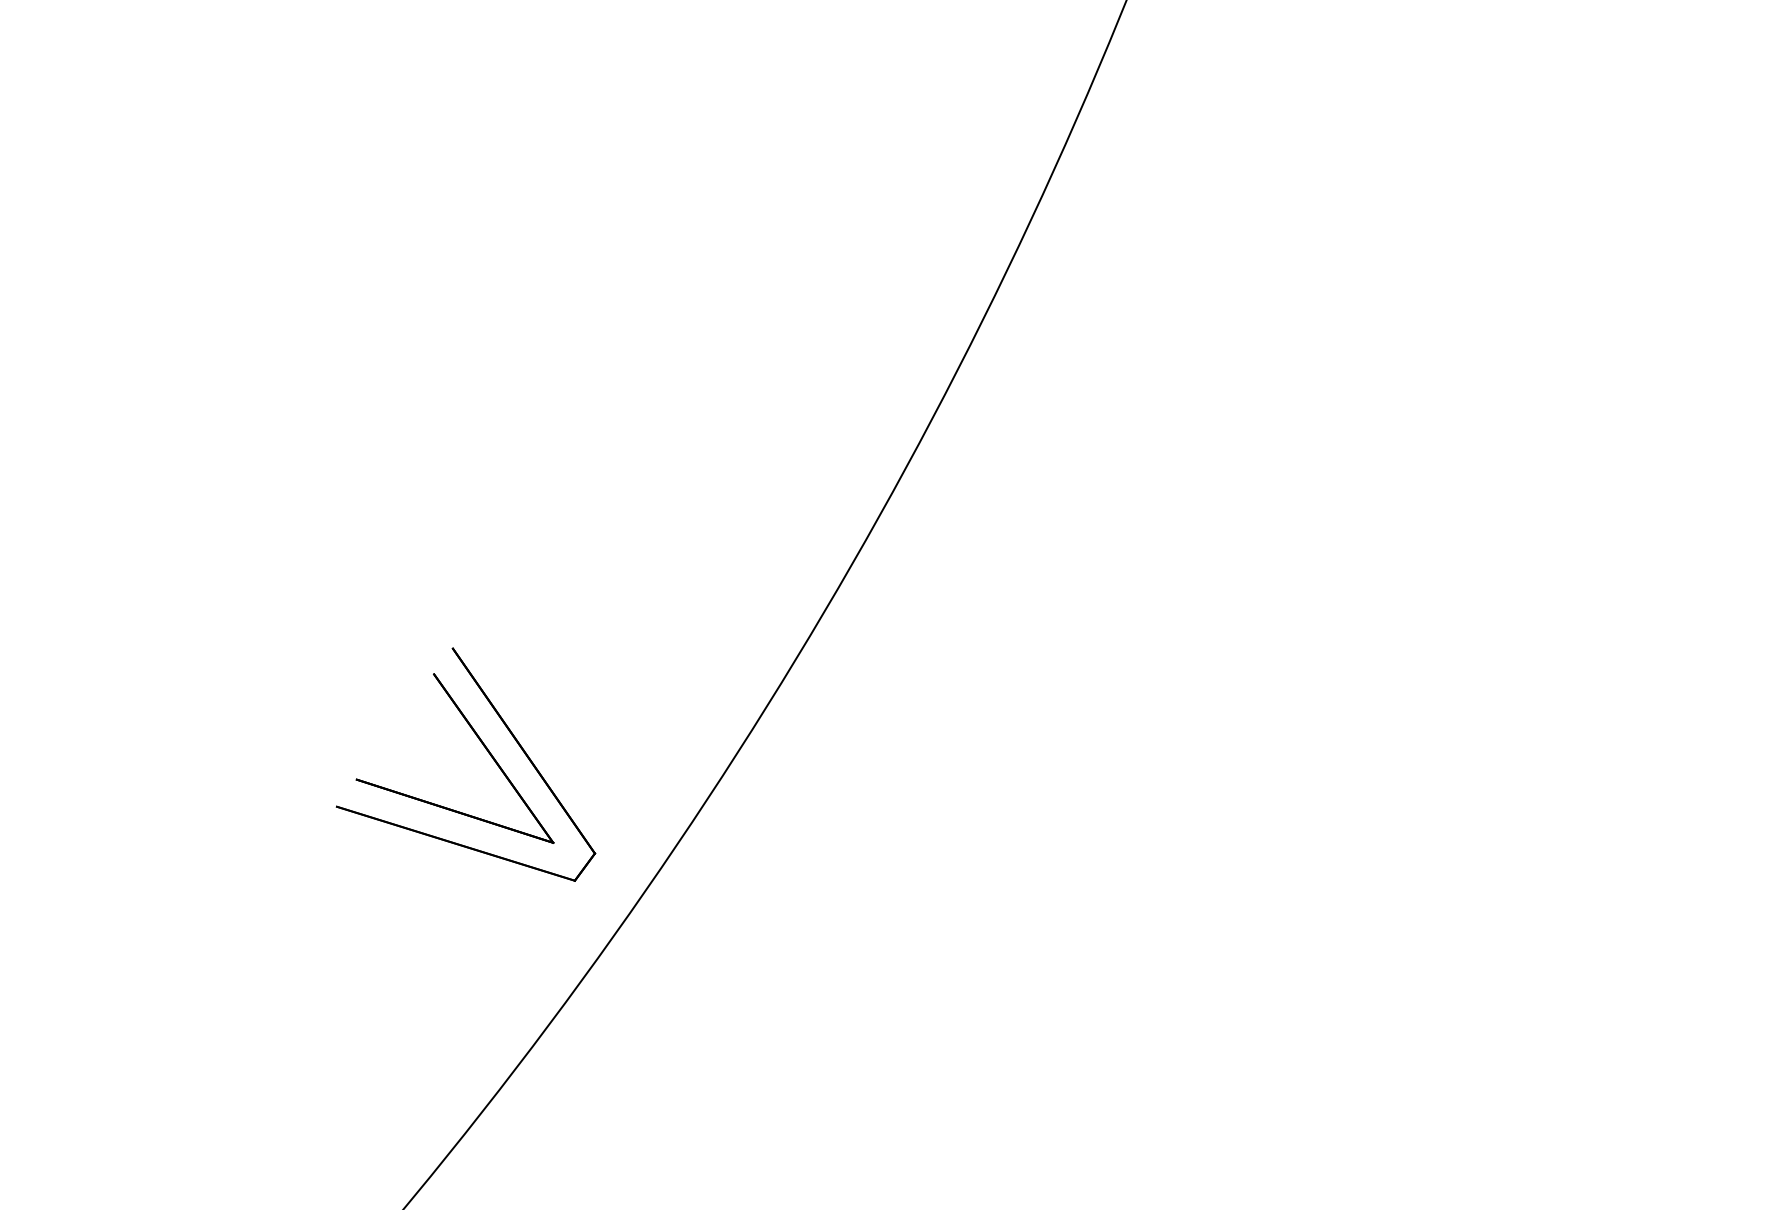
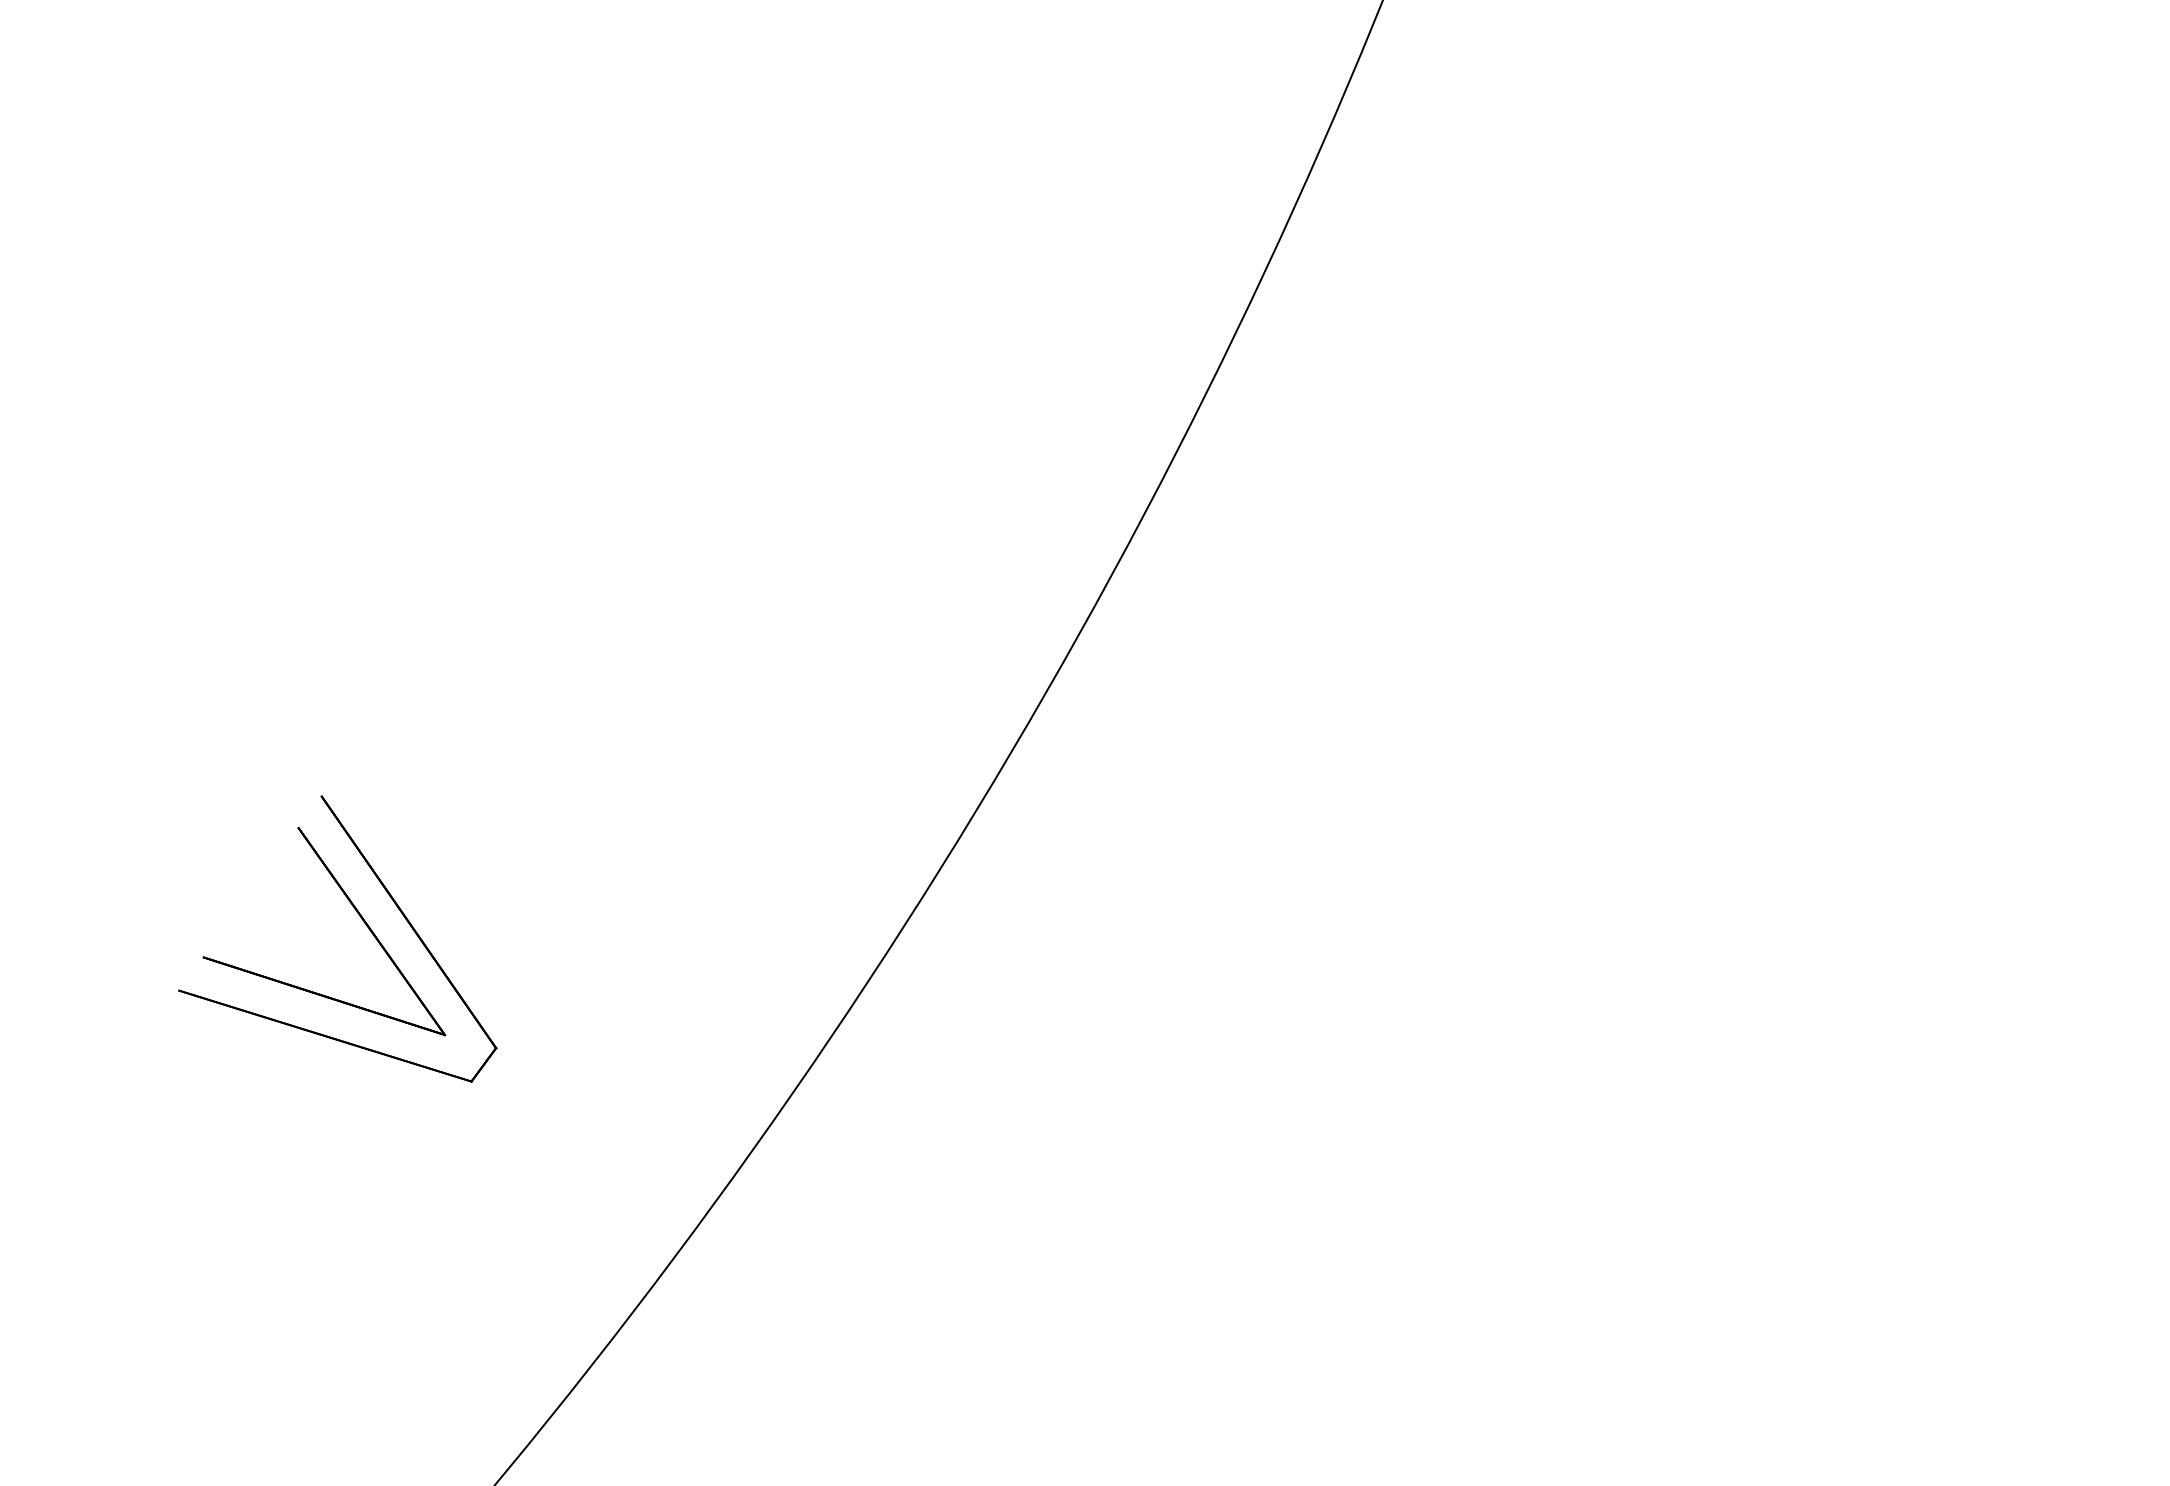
part: (485, 748) -> (361, 919), moved

